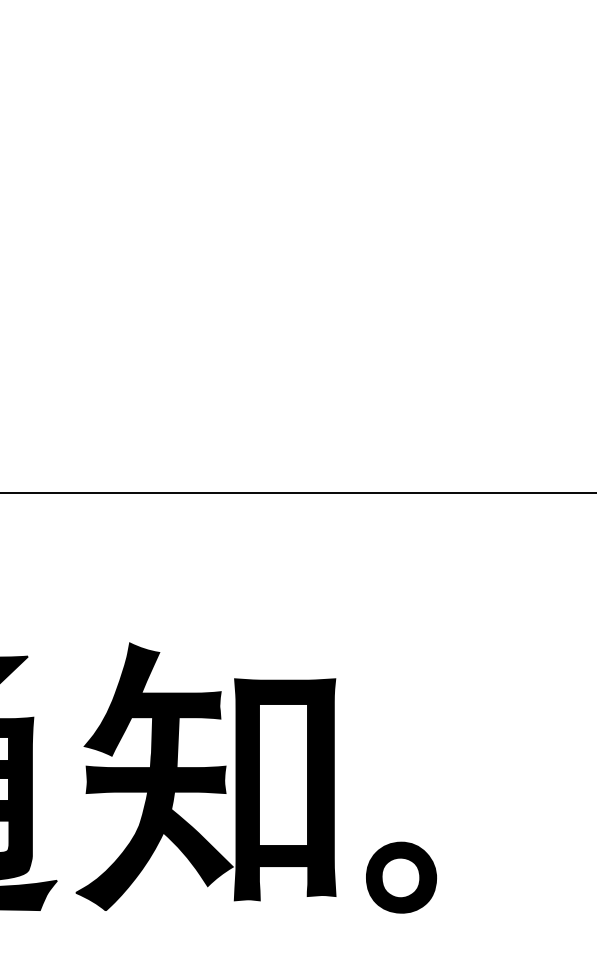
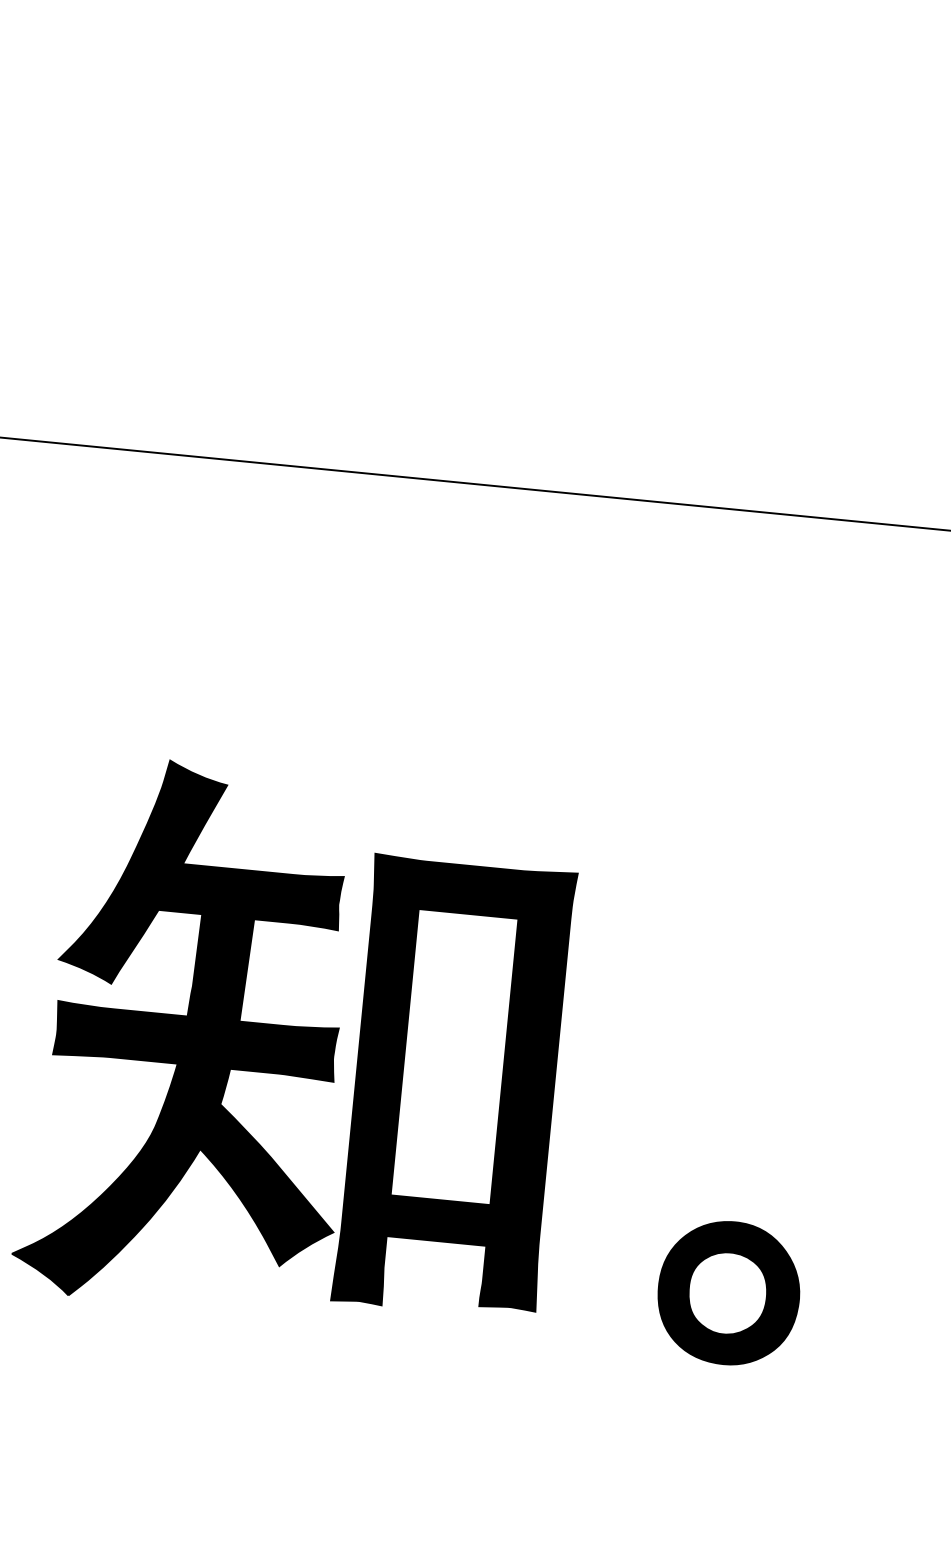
part: (401, 877) -> (728, 1292), moved

